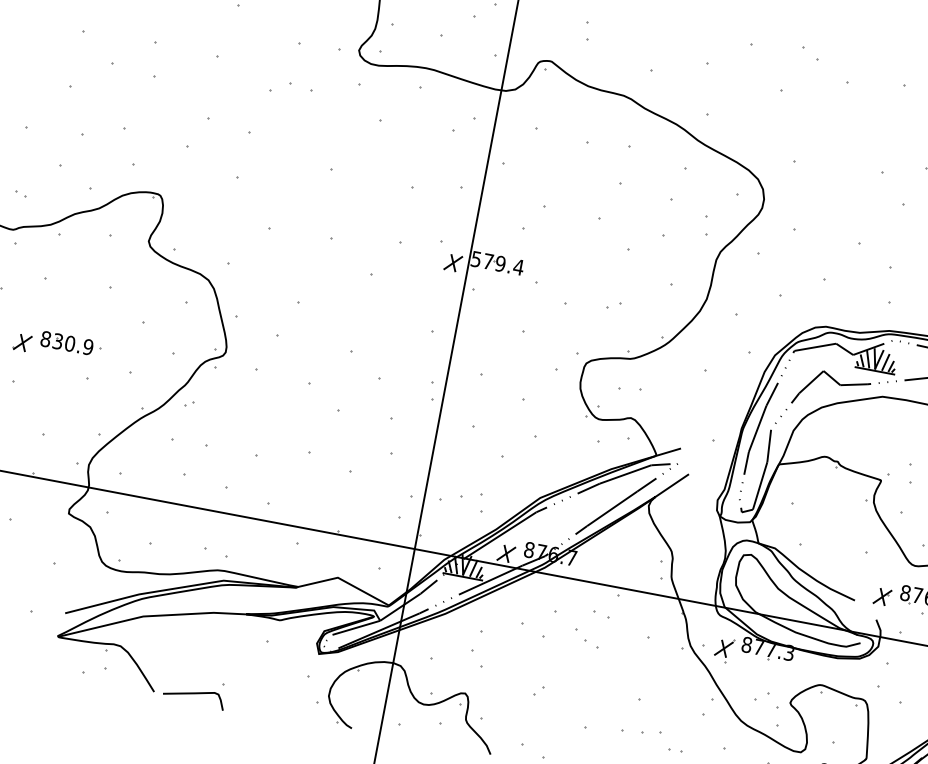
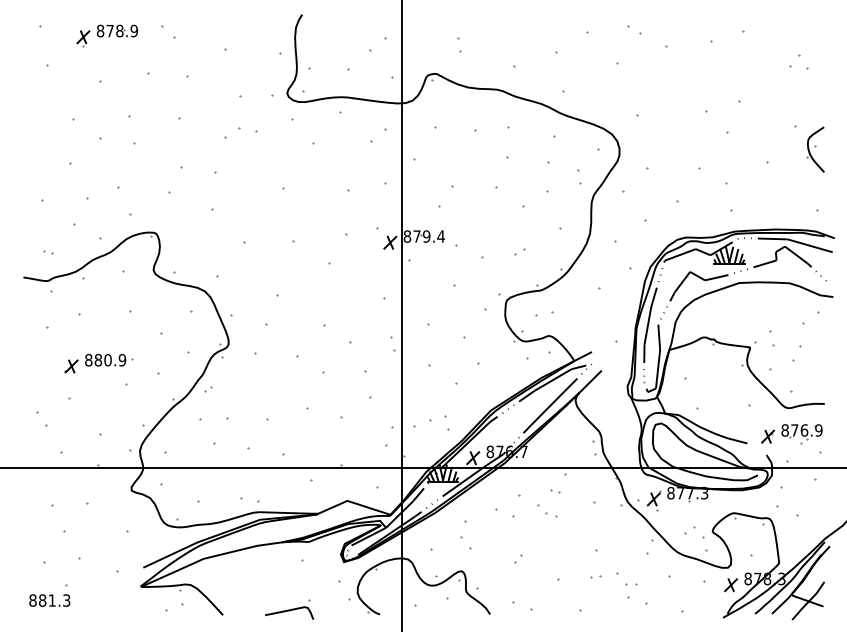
text: (476, 259) -> (407, 236), 579.4 -> 879.4
text: (58, 341) -> (98, 360), 830.9 -> 880.9
part: (602, 615) -> (555, 491), size x0.62
part: (195, 692) -> (289, 609), moved
part: (632, 731) -> (595, 576), size x0.62

